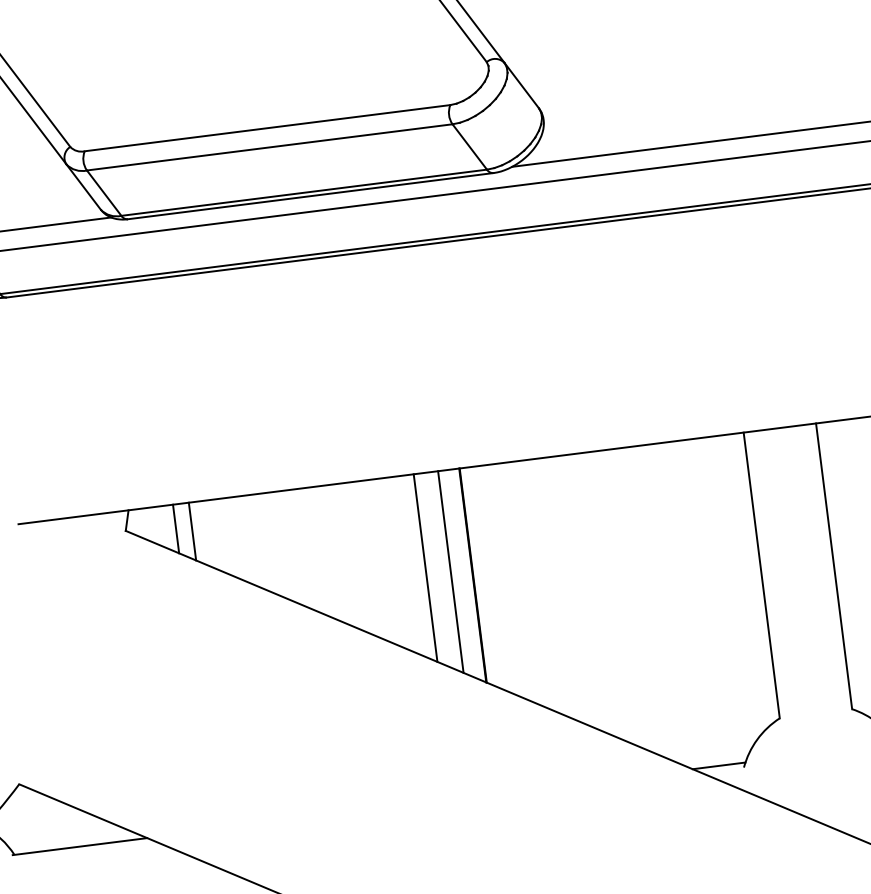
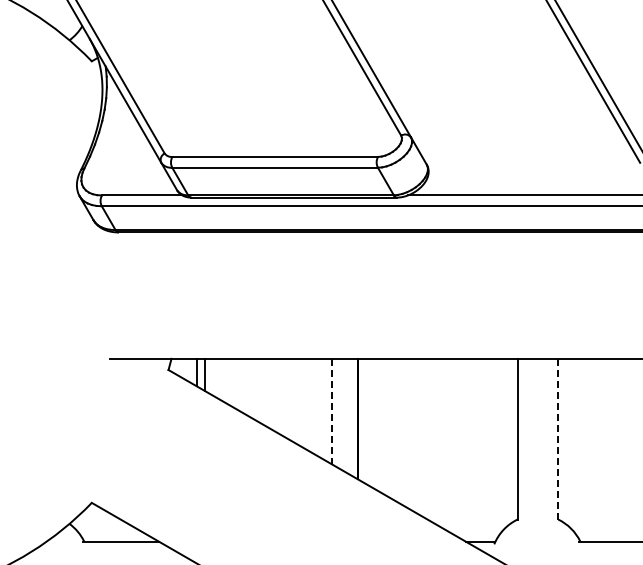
line: (834, 565) -> (558, 438), solid -> dashed
line: (424, 568) -> (331, 411), solid -> dashed
line: (450, 572) -> (345, 415), removed

